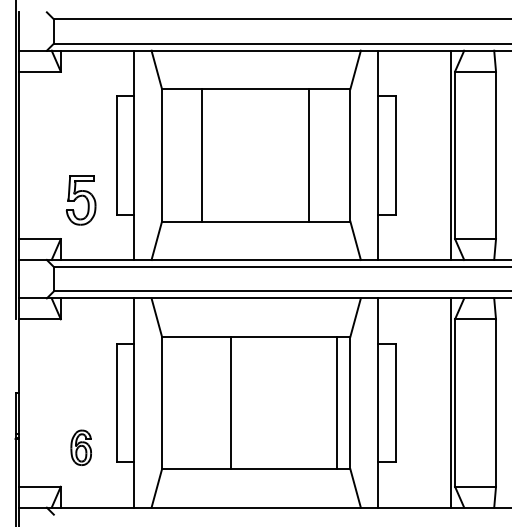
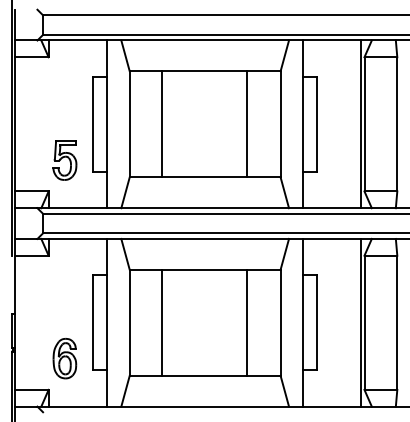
line: (231, 402) -> (162, 322), moved
line: (336, 402) -> (247, 322), moved
part: (81, 447) -> (65, 358), size x1.43

